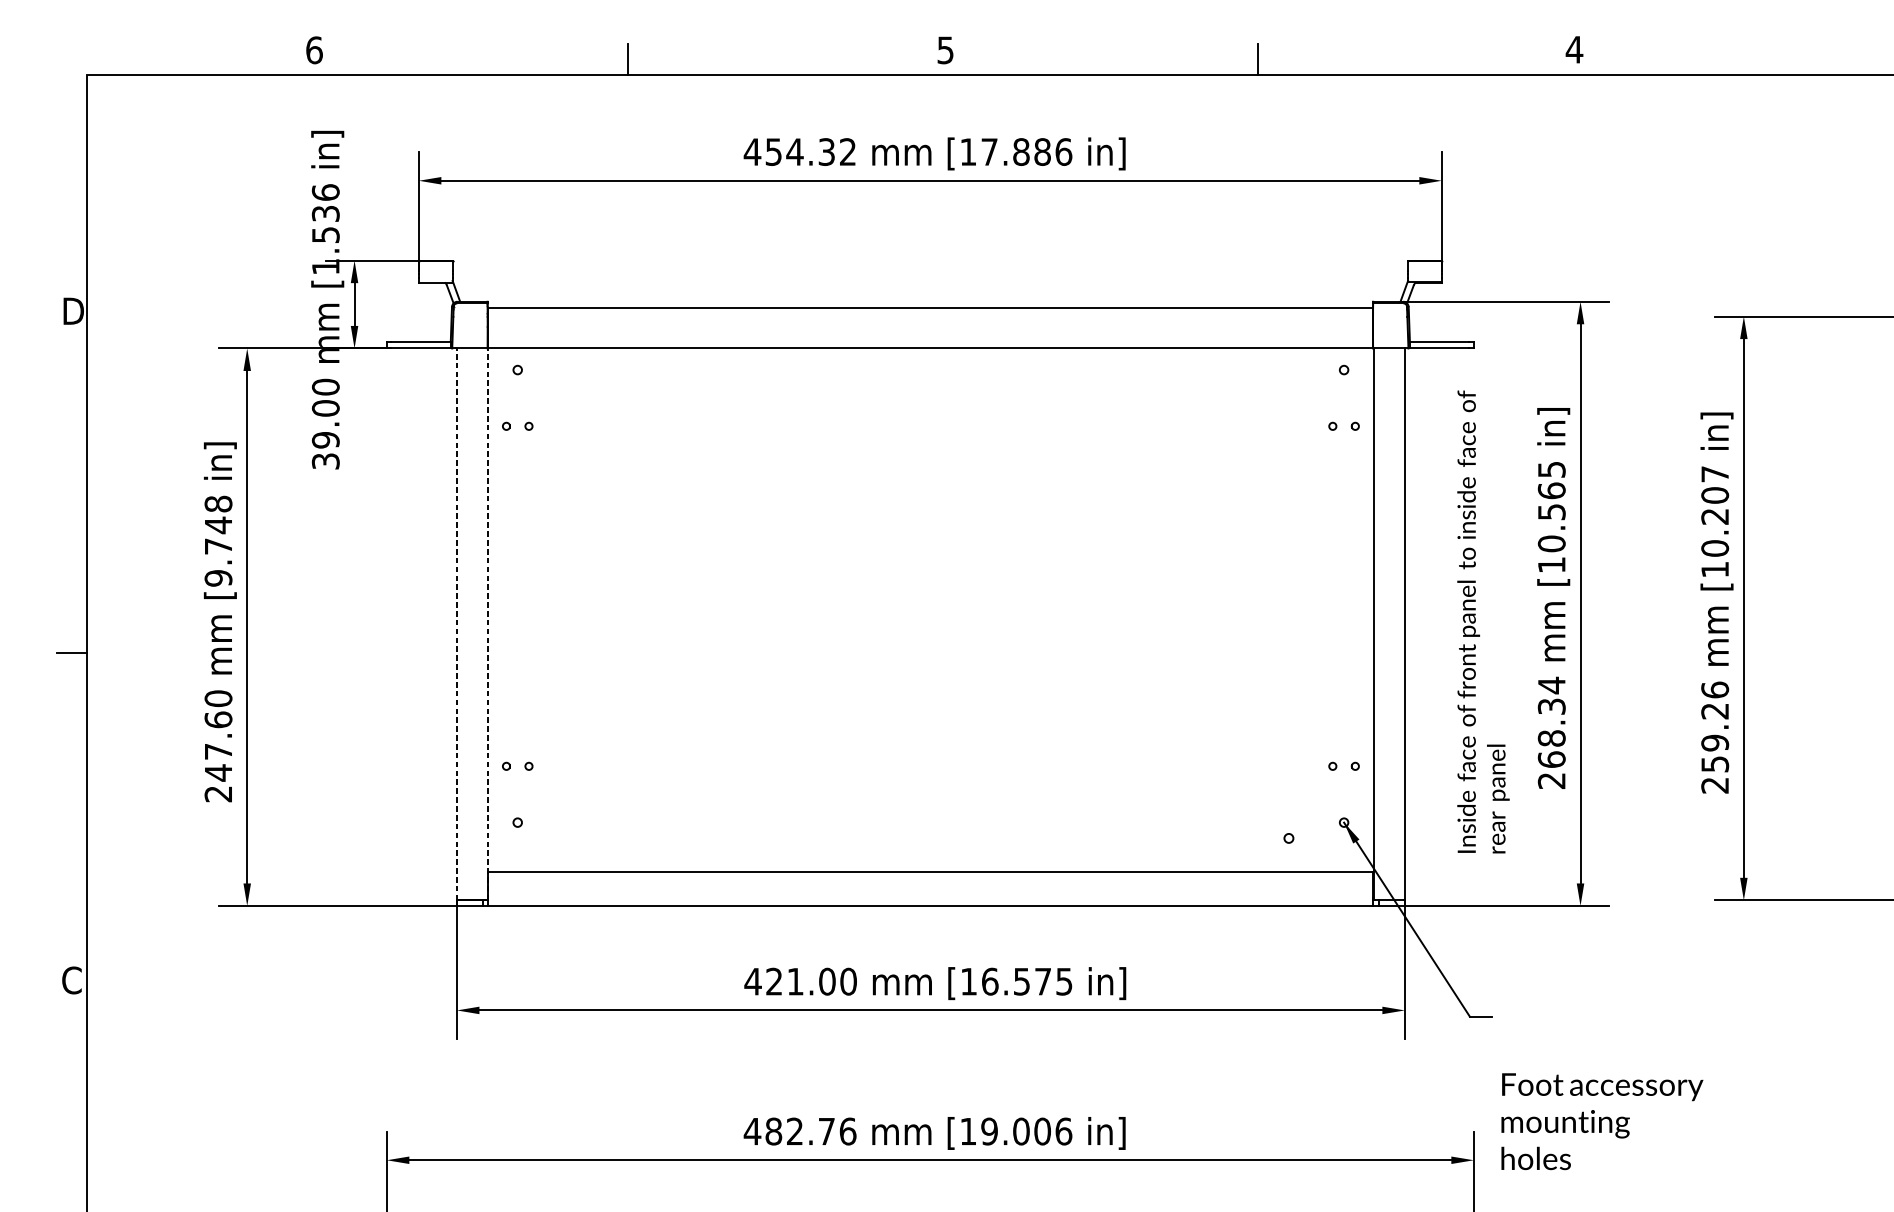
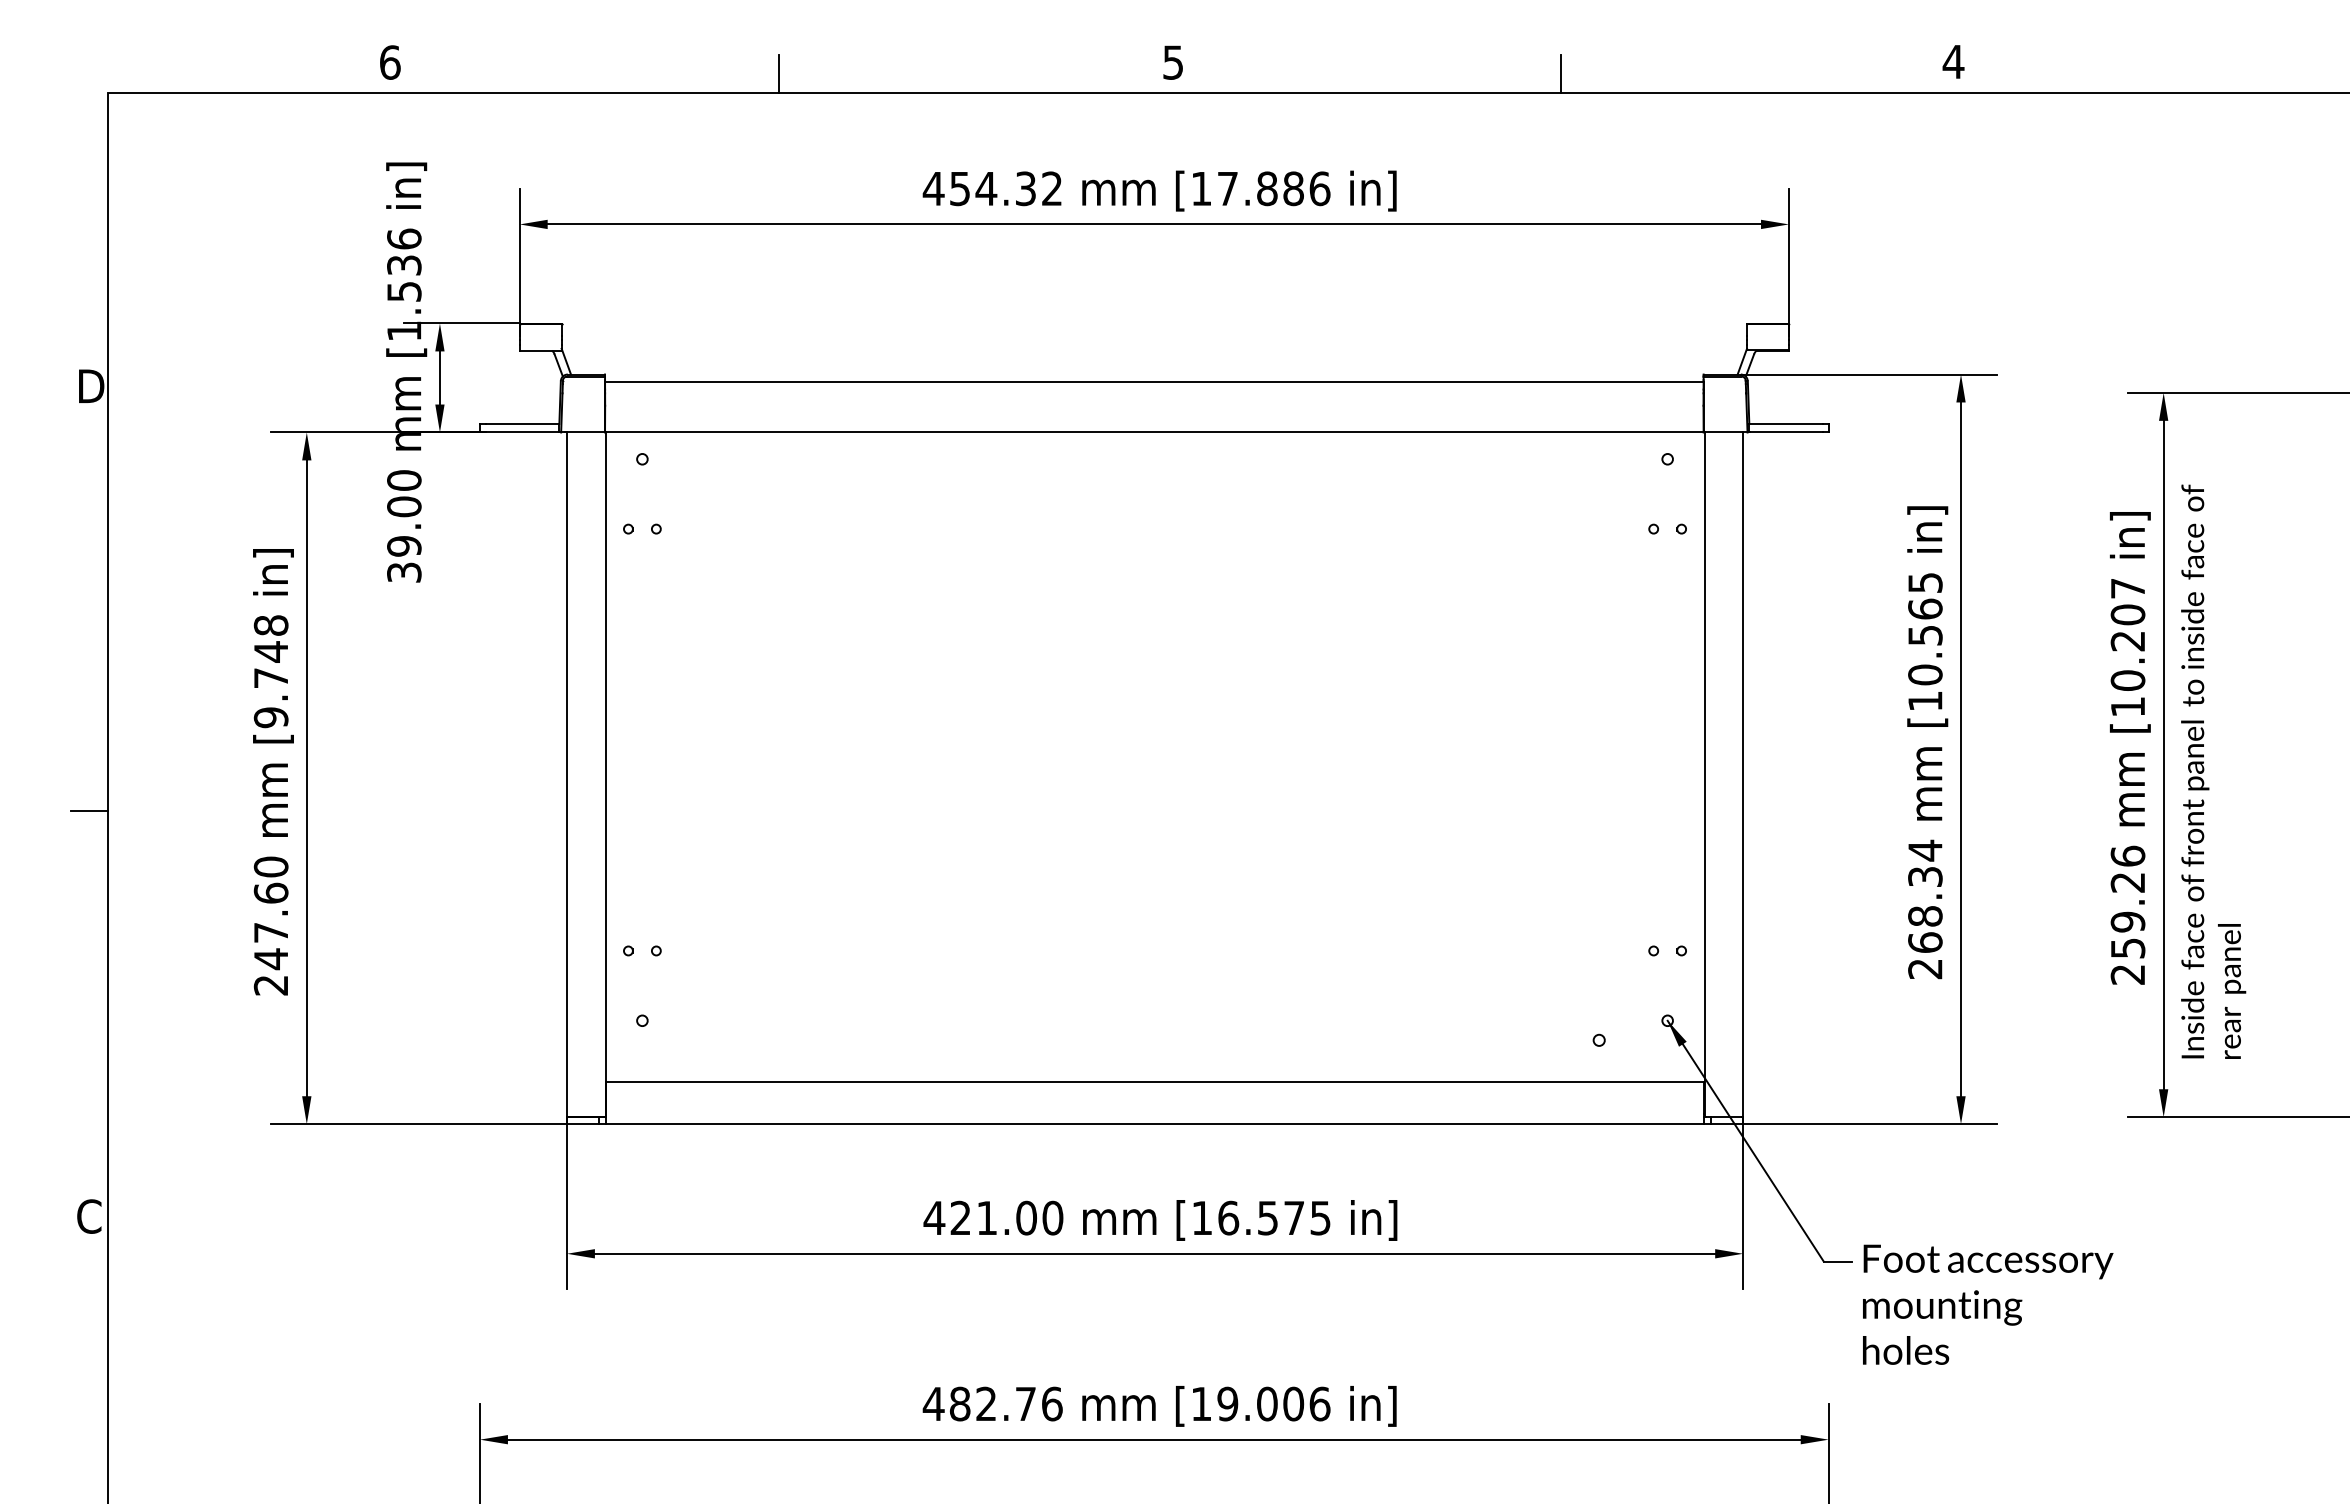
text: (1483, 621) -> (2213, 771), moved
line: (456, 624) -> (566, 774), dashed -> solid
line: (487, 624) -> (605, 774), dashed -> solid
text: (1602, 1121) -> (1988, 1304), moved

